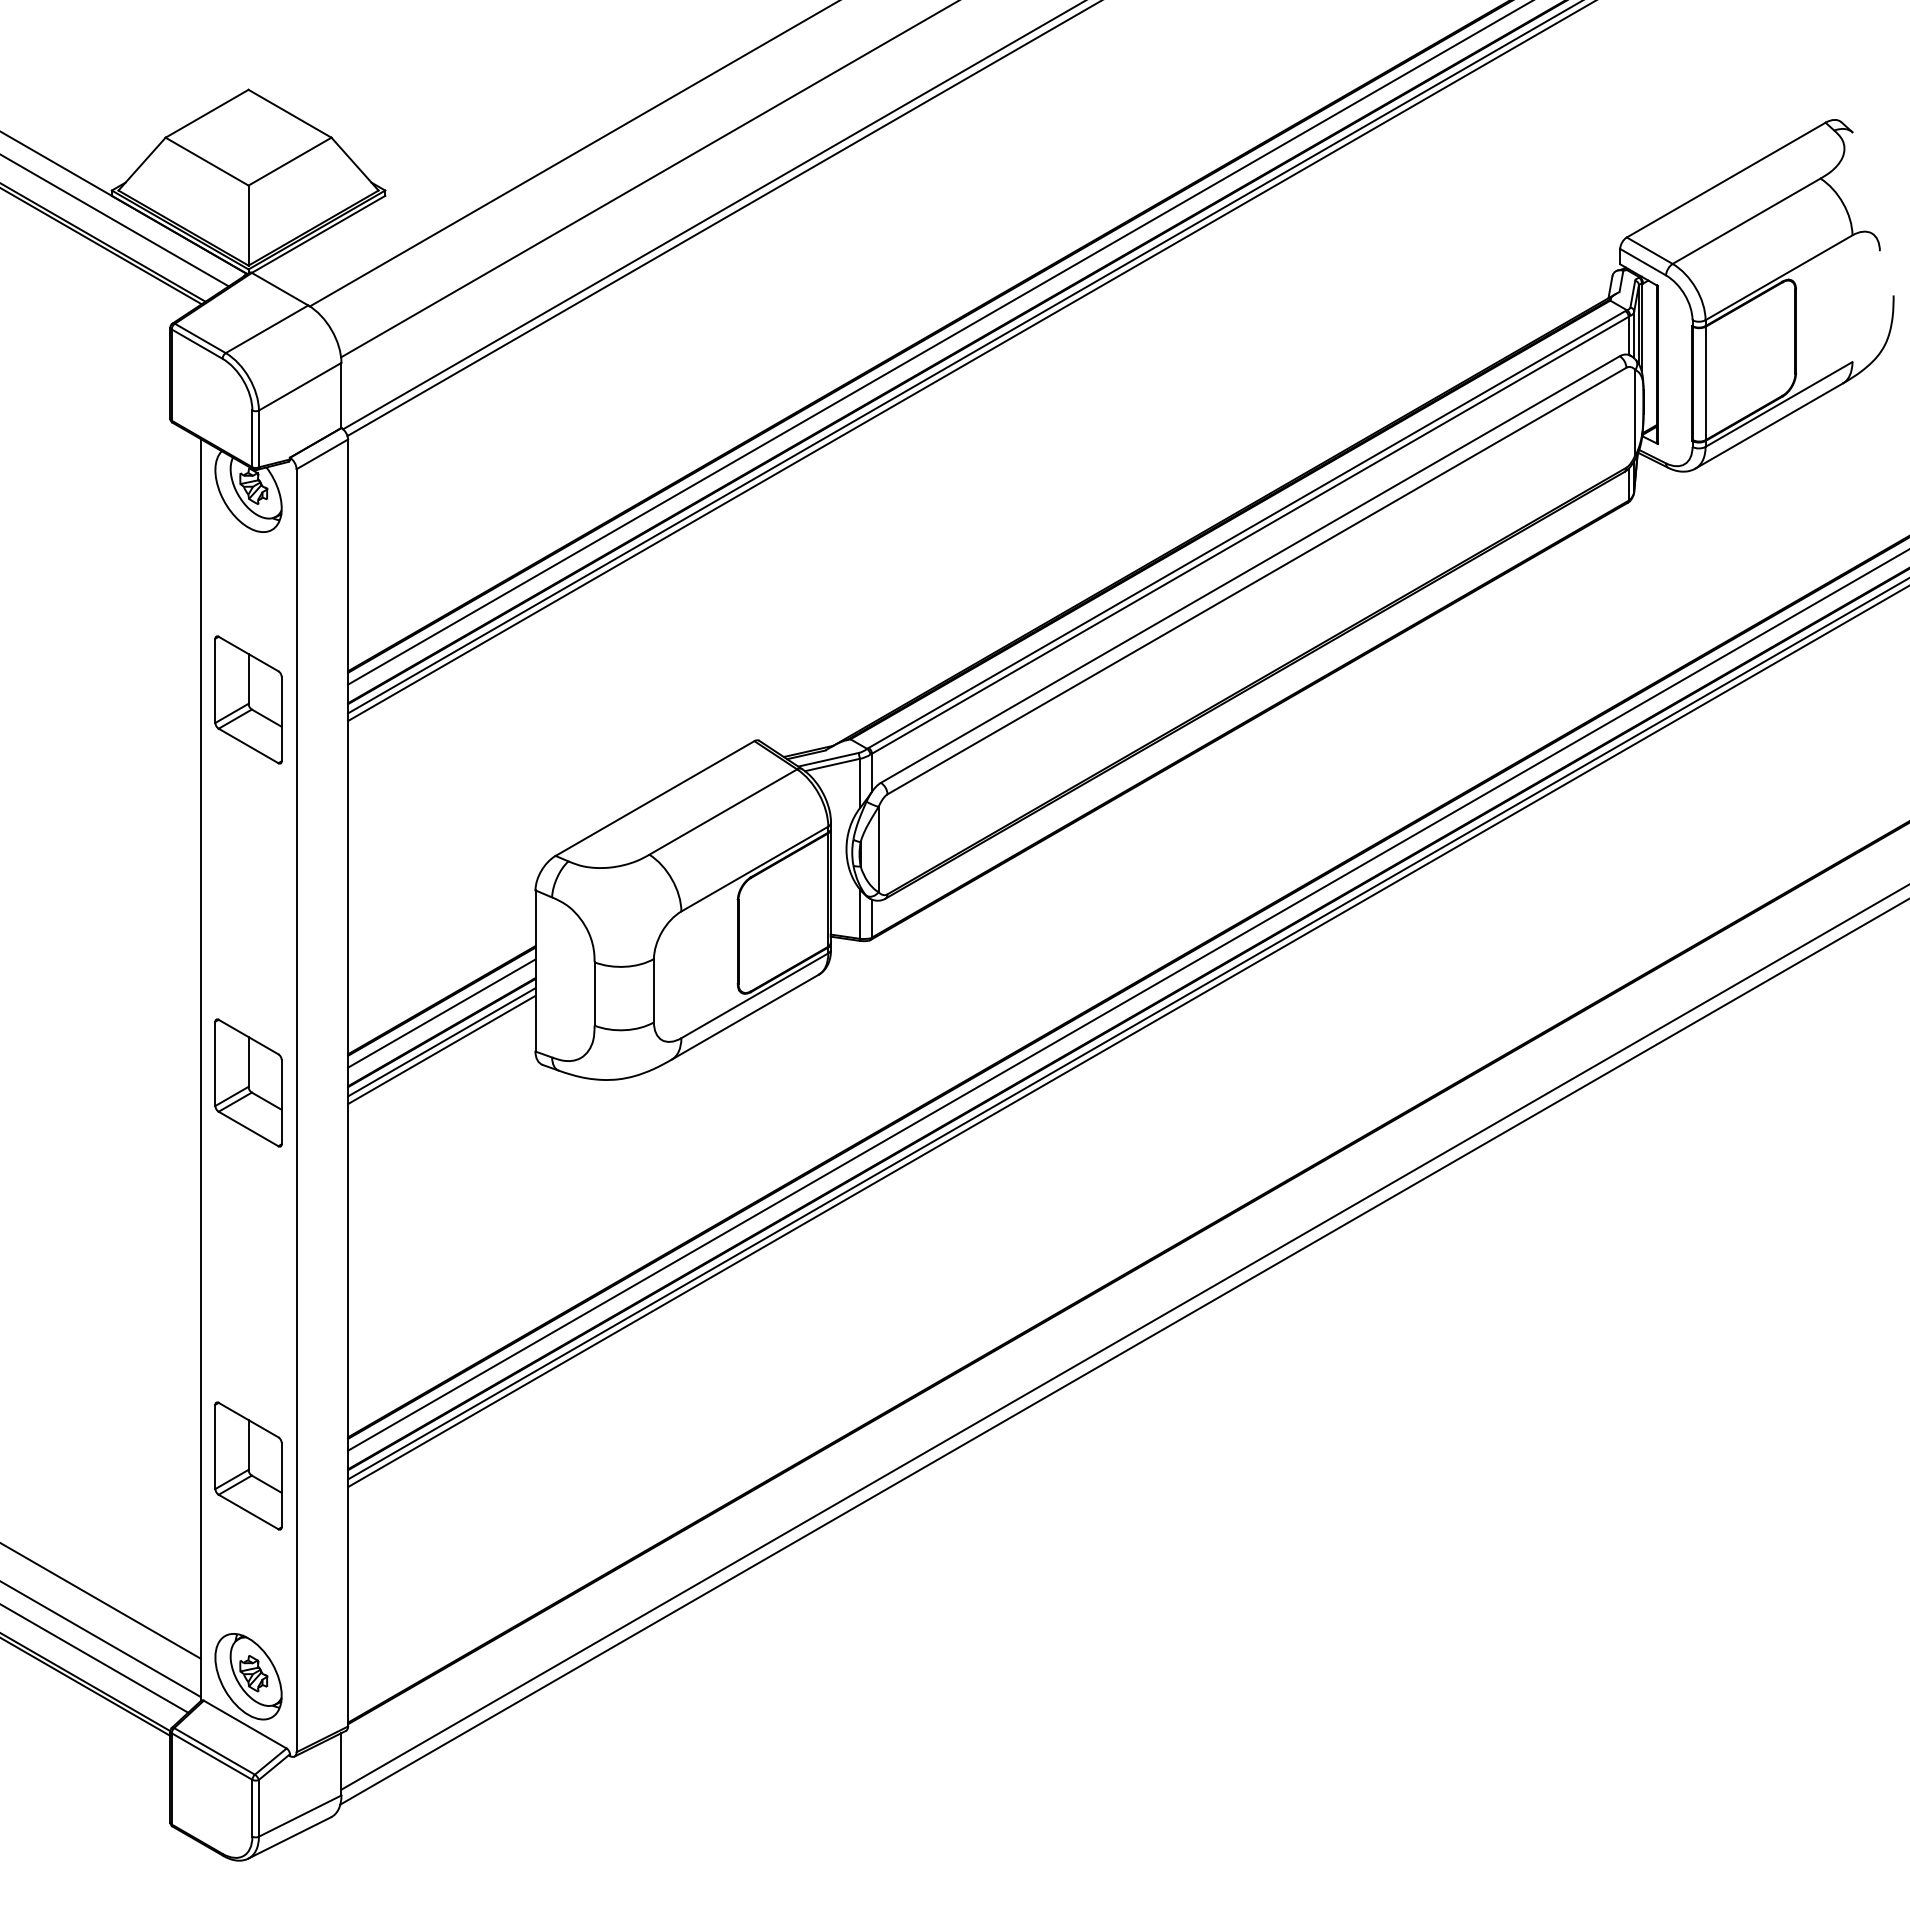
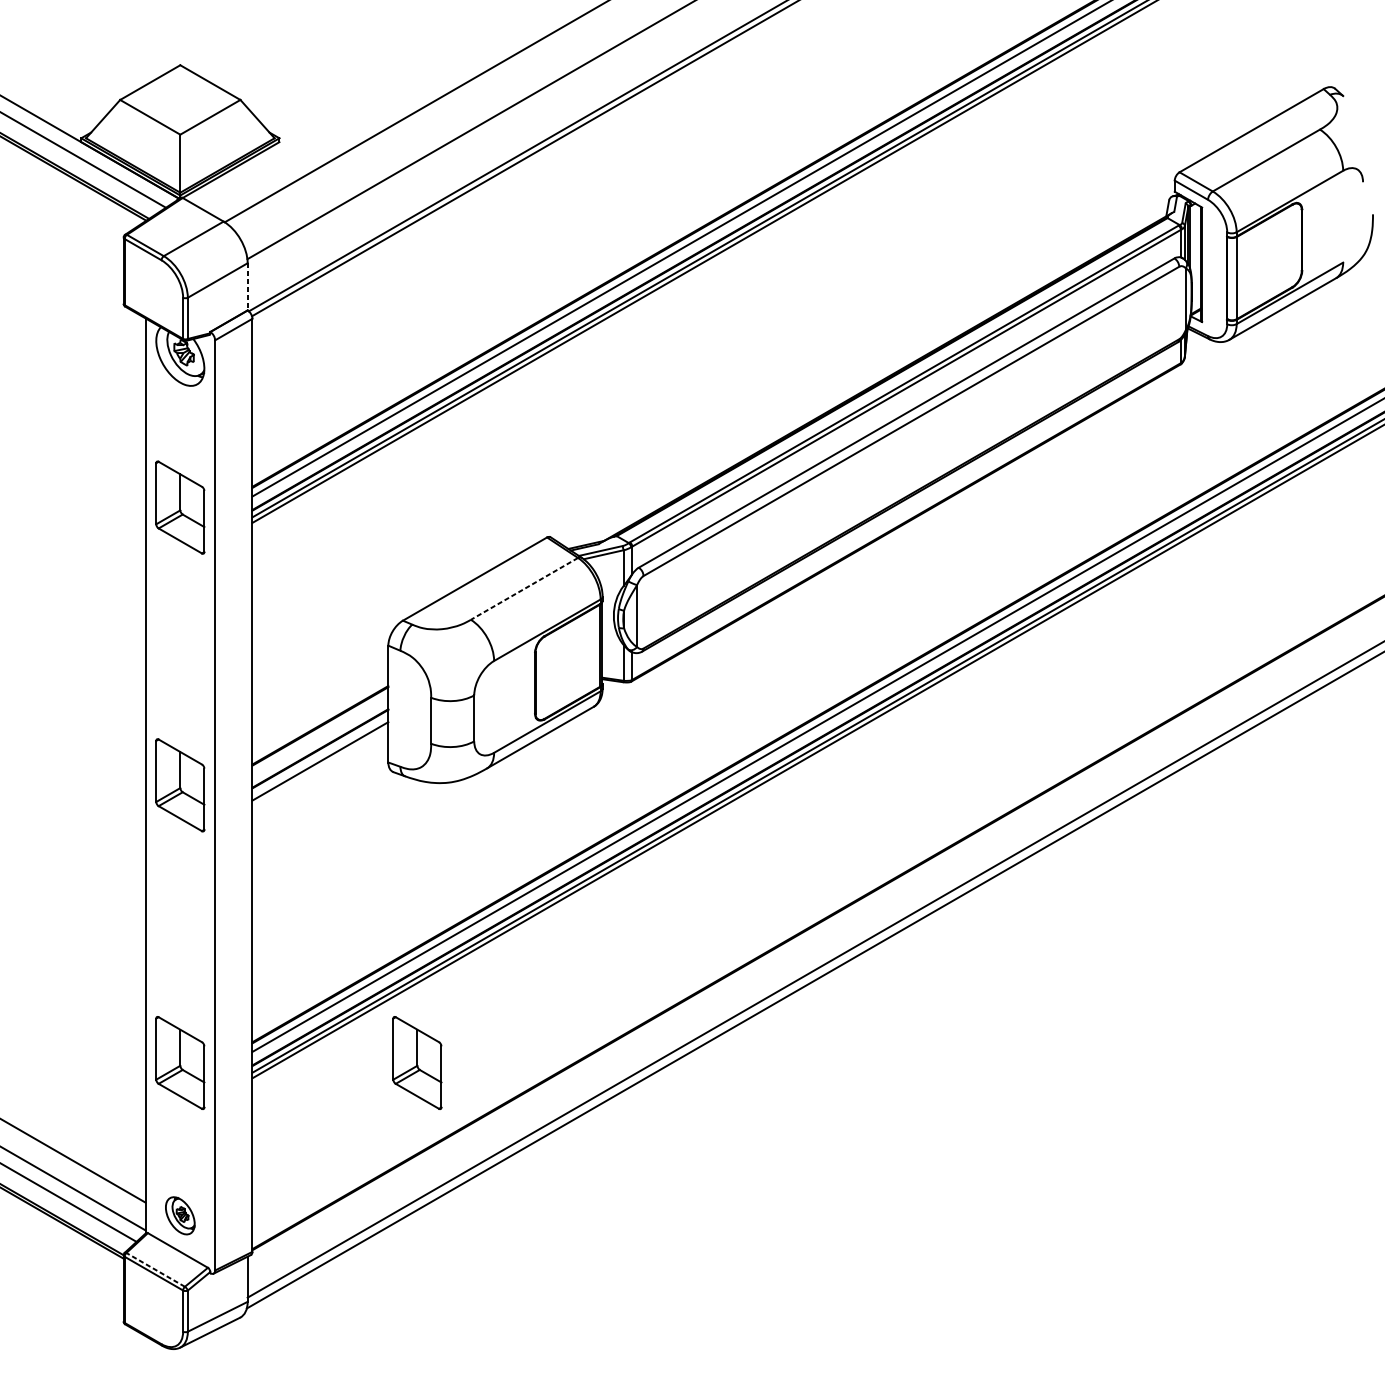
line: (341, 395) -> (247, 286), solid -> dashed
line: (722, 812) -> (523, 589), solid -> dashed
line: (441, 1013) -> (320, 734), removed
line: (441, 1042) -> (320, 755), removed
part: (575, 1465) -> (417, 1062), added
part: (248, 1676) -> (180, 1215), size x0.6
line: (214, 1751) -> (155, 1269), solid -> dashed

